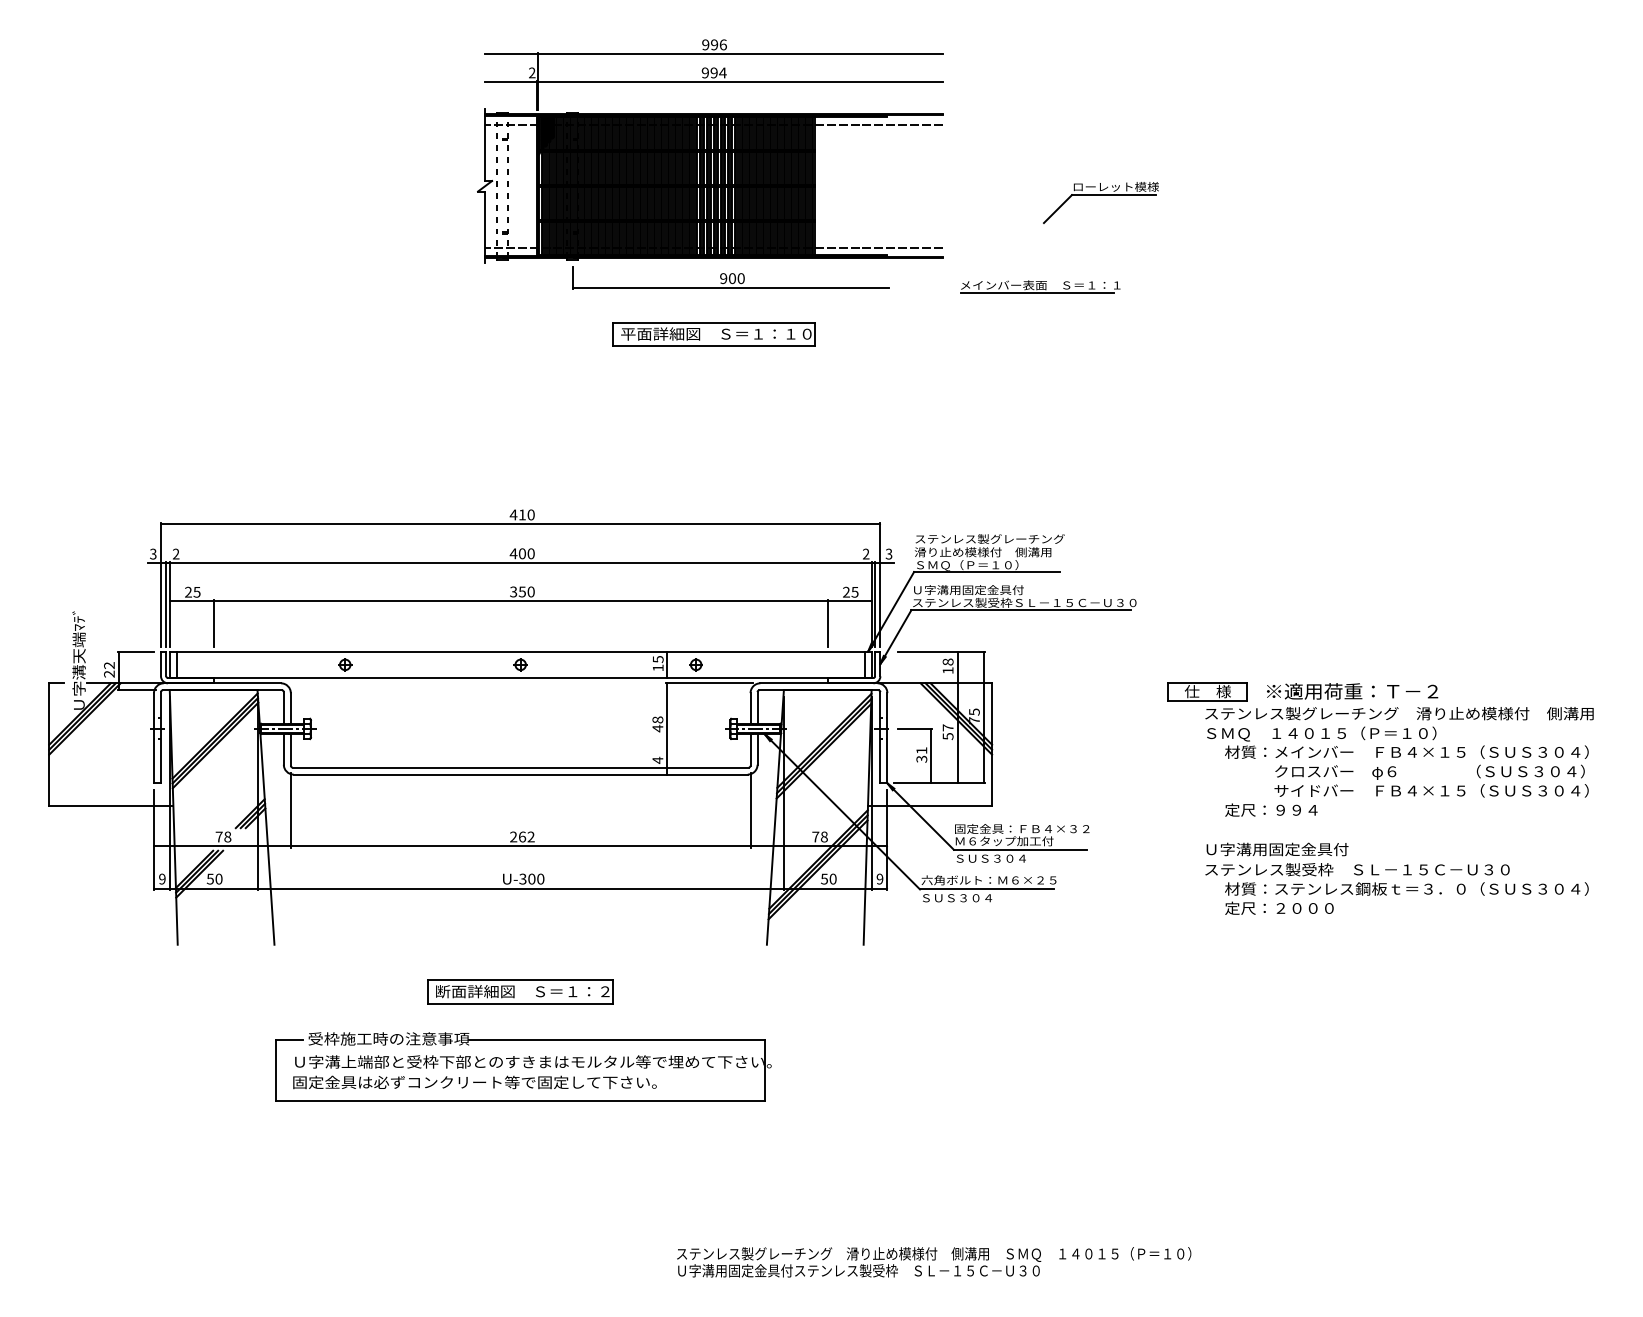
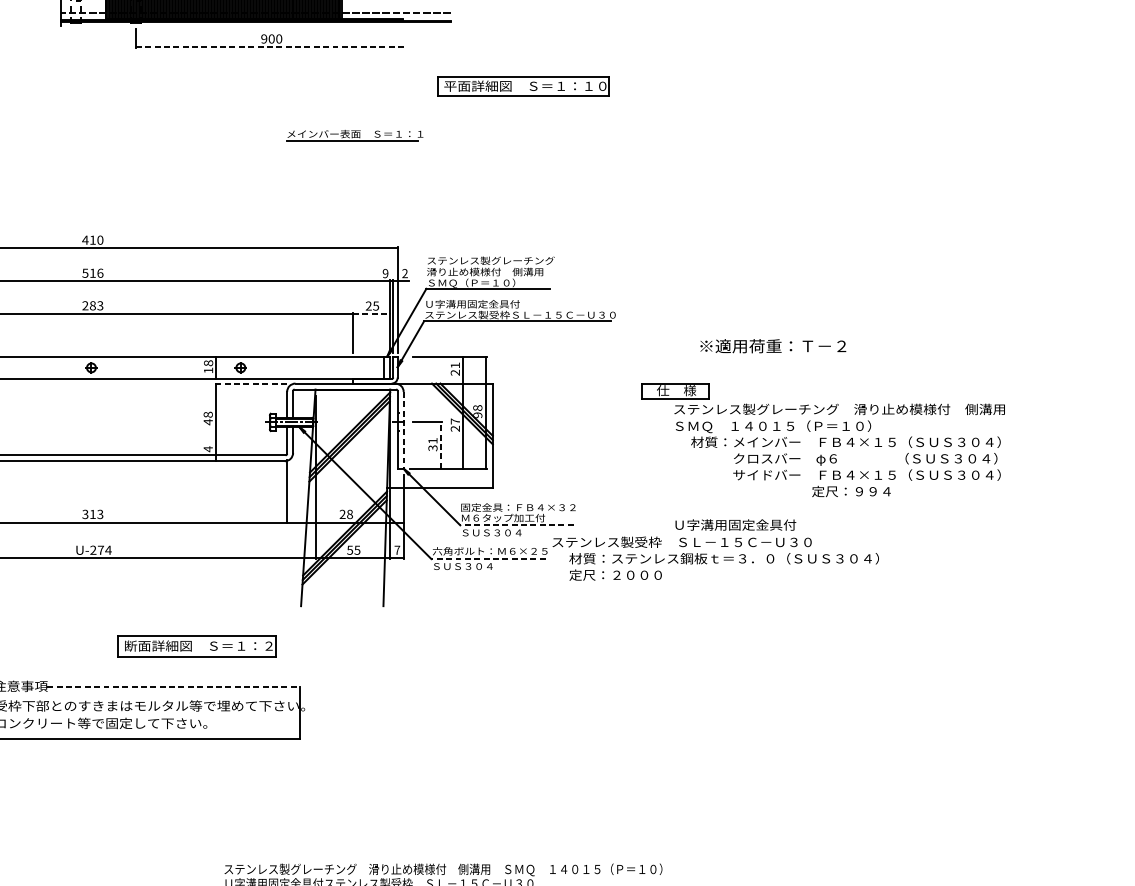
part: (1040, 286) -> (355, 135), moved
line: (730, 288) -> (270, 47), solid -> dashed
part: (713, 334) -> (522, 86), moved
text: (521, 553) -> (92, 273), 400 -> 516
text: (865, 554) -> (385, 273), 2 -> 9
text: (888, 554) -> (404, 273), 3 -> 2
text: (522, 591) -> (92, 305), 350 -> 283
line: (849, 601) -> (371, 313), solid -> dashed
text: (657, 659) -> (207, 363), 15 -> 18
text: (947, 666) -> (454, 369), 18 -> 21
line: (709, 683) -> (252, 383), solid -> dashed
text: (1352, 691) -> (773, 346), moved
text: (974, 716) -> (477, 411), 75 -> 98
text: (947, 736) -> (454, 428), 57 -> 27
line: (887, 738) -> (403, 430), solid -> dashed
line: (931, 755) -> (441, 445), solid -> dashed
text: (1271, 809) -> (851, 491), moved
text: (522, 836) -> (92, 513), 262 -> 313
text: (815, 836) -> (342, 513), 78 -> 28
line: (1020, 849) -> (516, 525), solid -> dashed
text: (531, 878) -> (100, 549), U-300 -> U-274
text: (832, 878) -> (356, 549), 50 -> 55
text: (879, 878) -> (396, 549), 9 -> 7
text: (1396, 888) -> (715, 558), moved
line: (986, 889) -> (488, 559), solid -> dashed
part: (520, 991) -> (196, 645), moved
line: (617, 1039) -> (173, 686), solid -> dashed

